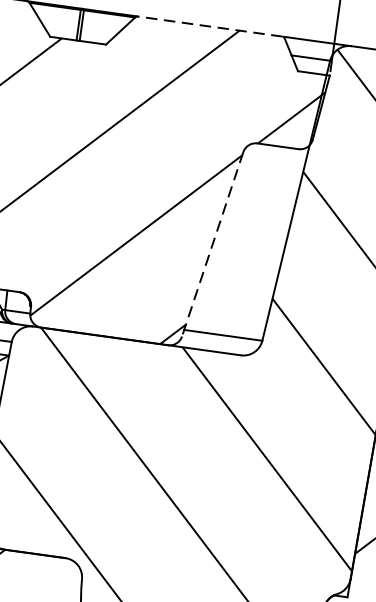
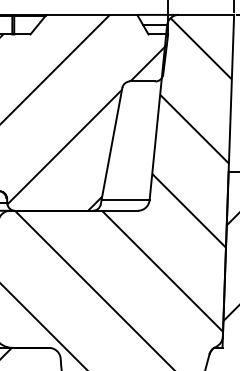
line: (209, 25) -> (91, 14), dashed -> solid
line: (212, 244) -> (111, 146), dashed -> solid

